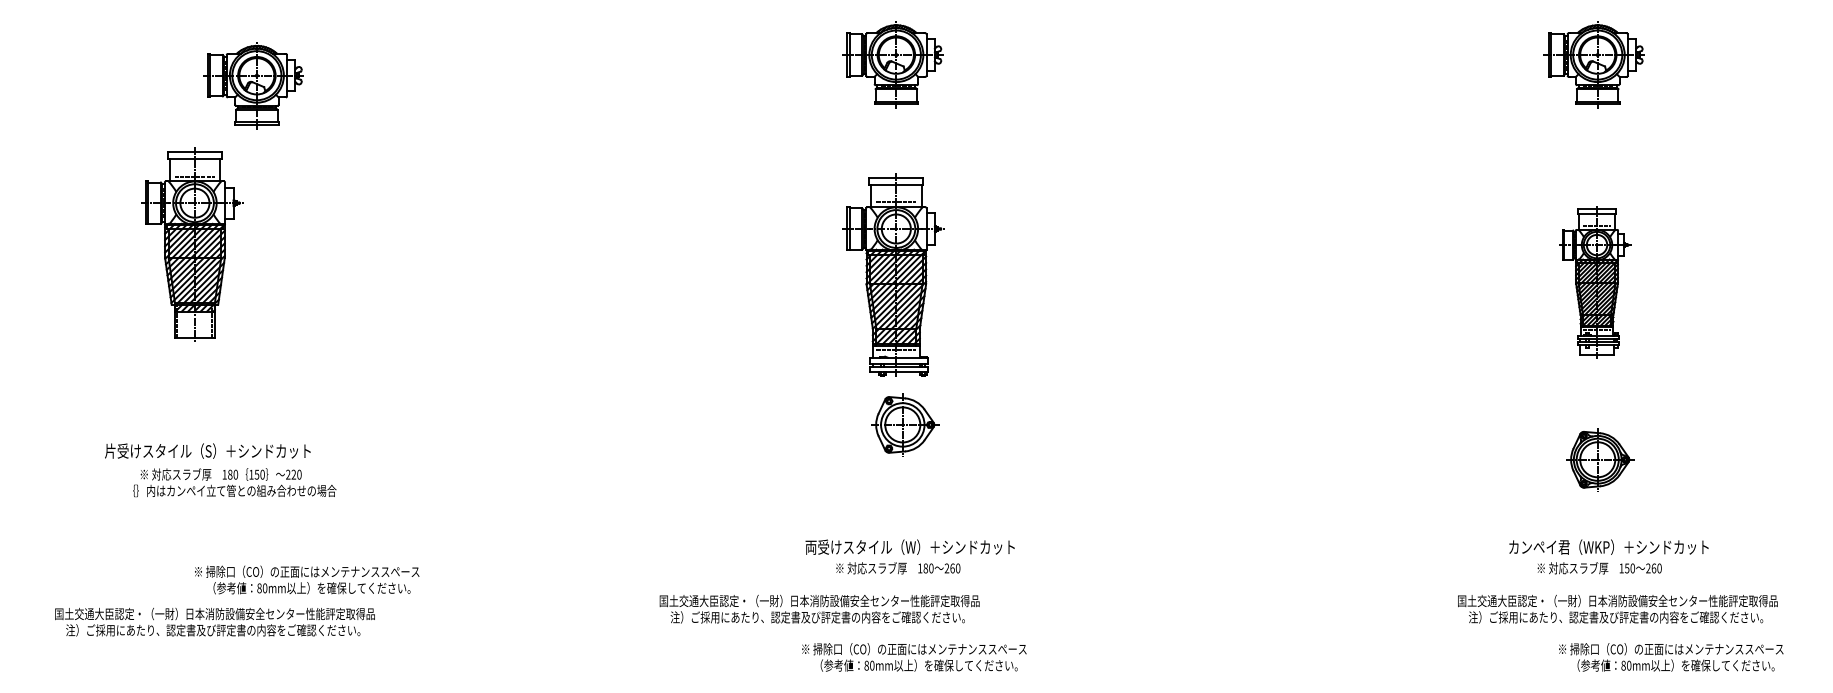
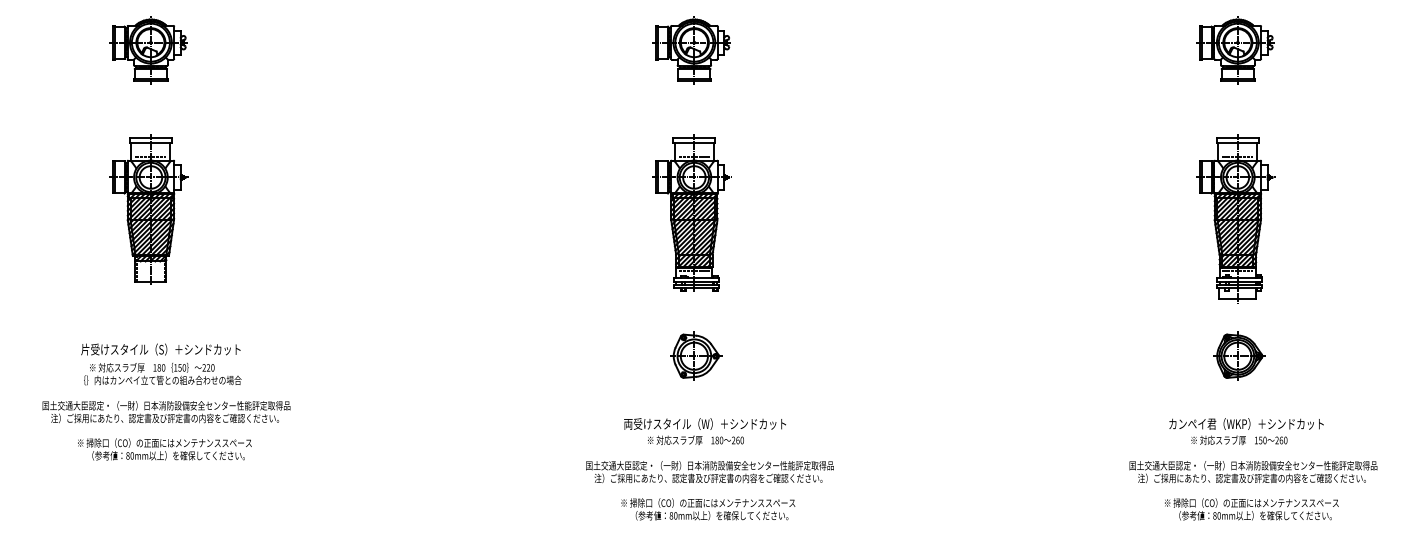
part: (253, 85) -> (148, 50), moved
part: (191, 244) -> (148, 209), moved
part: (1594, 281) -> (1235, 218), size x1.43
part: (905, 423) -> (696, 355), moved
text: (234, 482) -> (162, 373), moved
text: (306, 580) -> (164, 449), moved
text: (819, 609) -> (709, 472), moved
text: (215, 622) -> (166, 412), moved
text: (1670, 657) -> (1251, 509), moved

